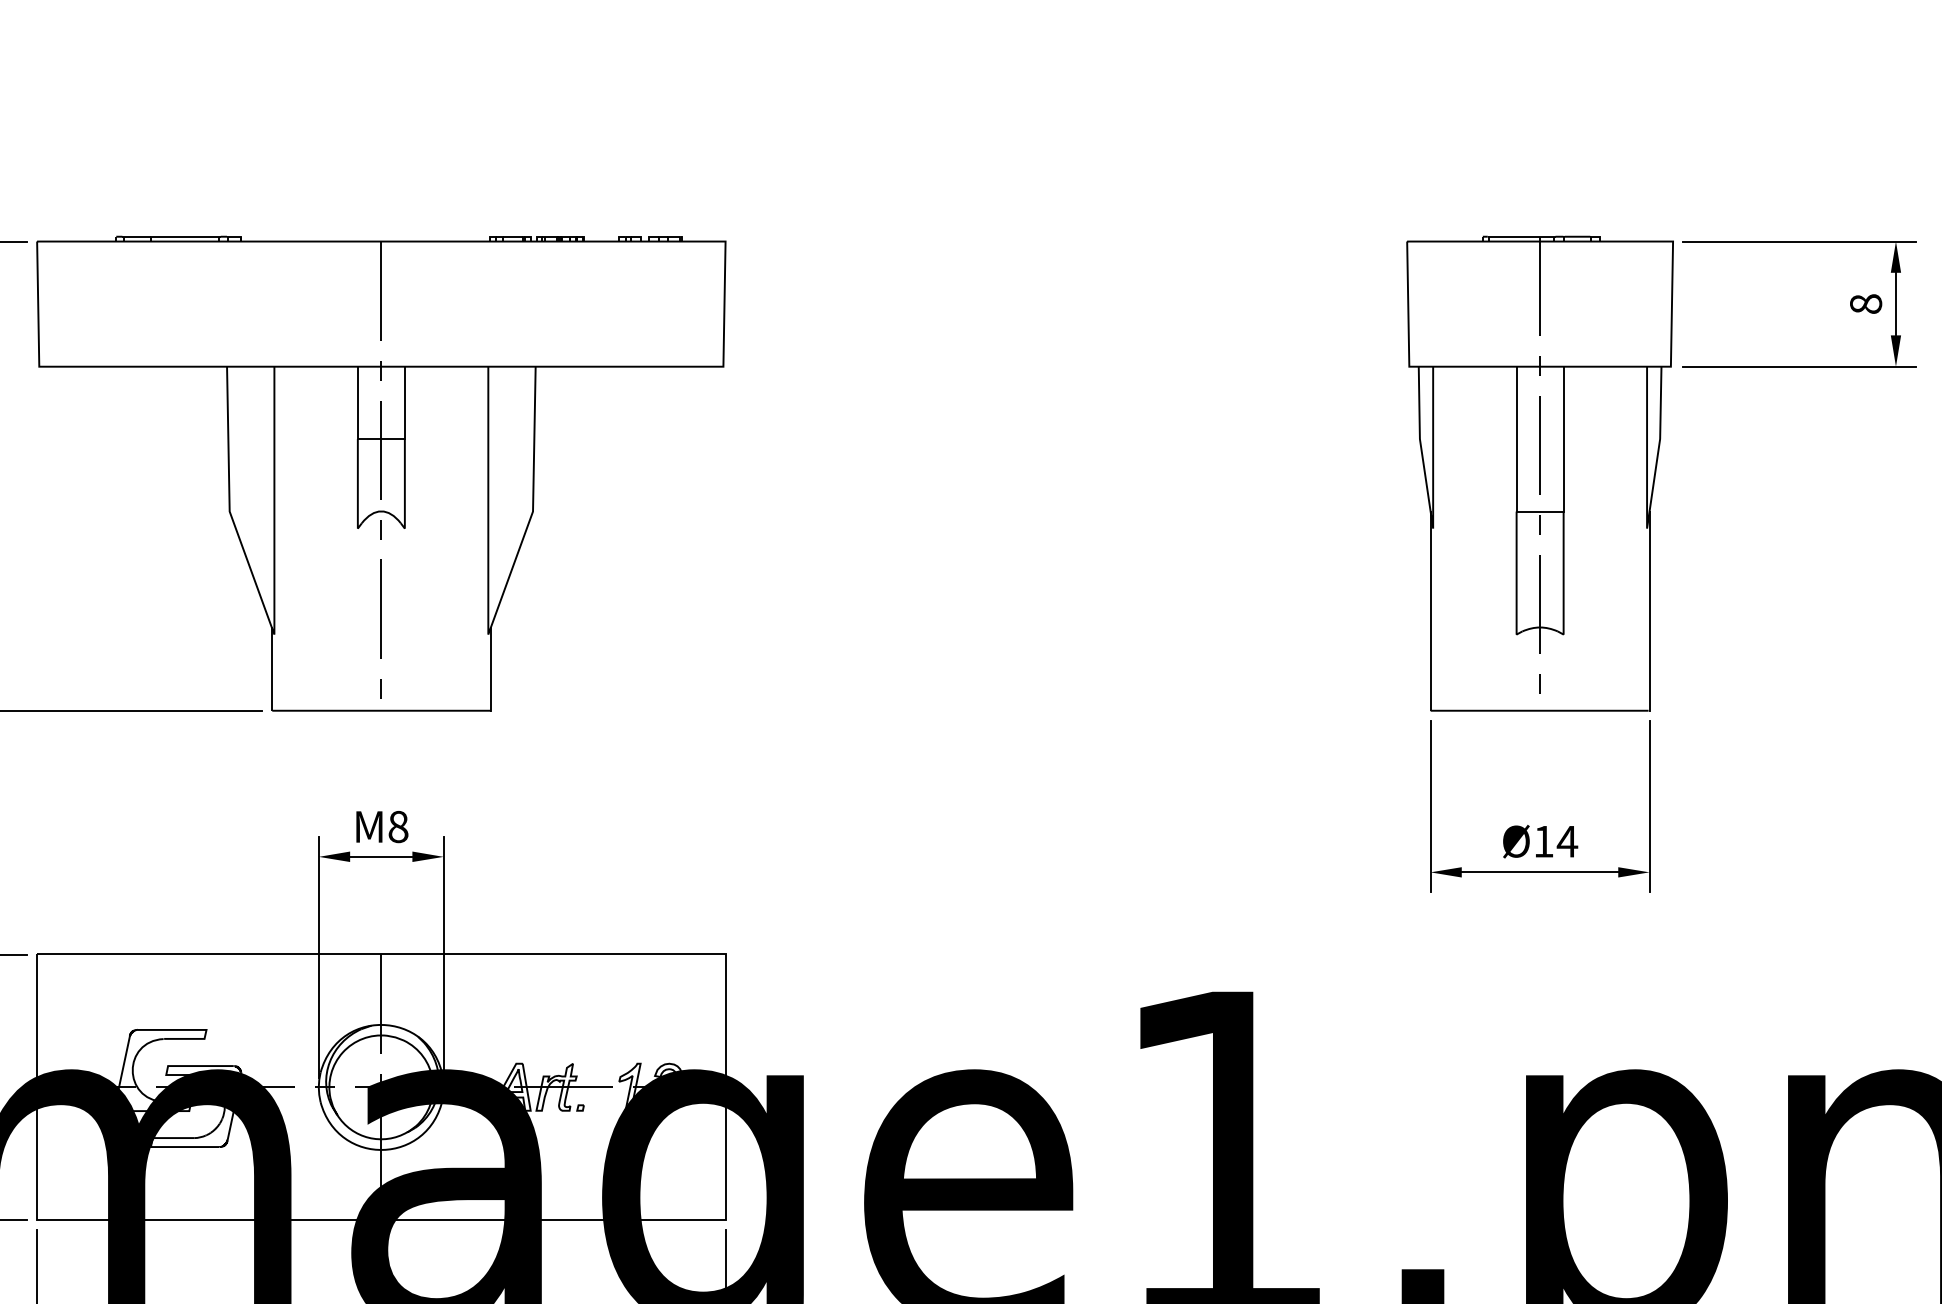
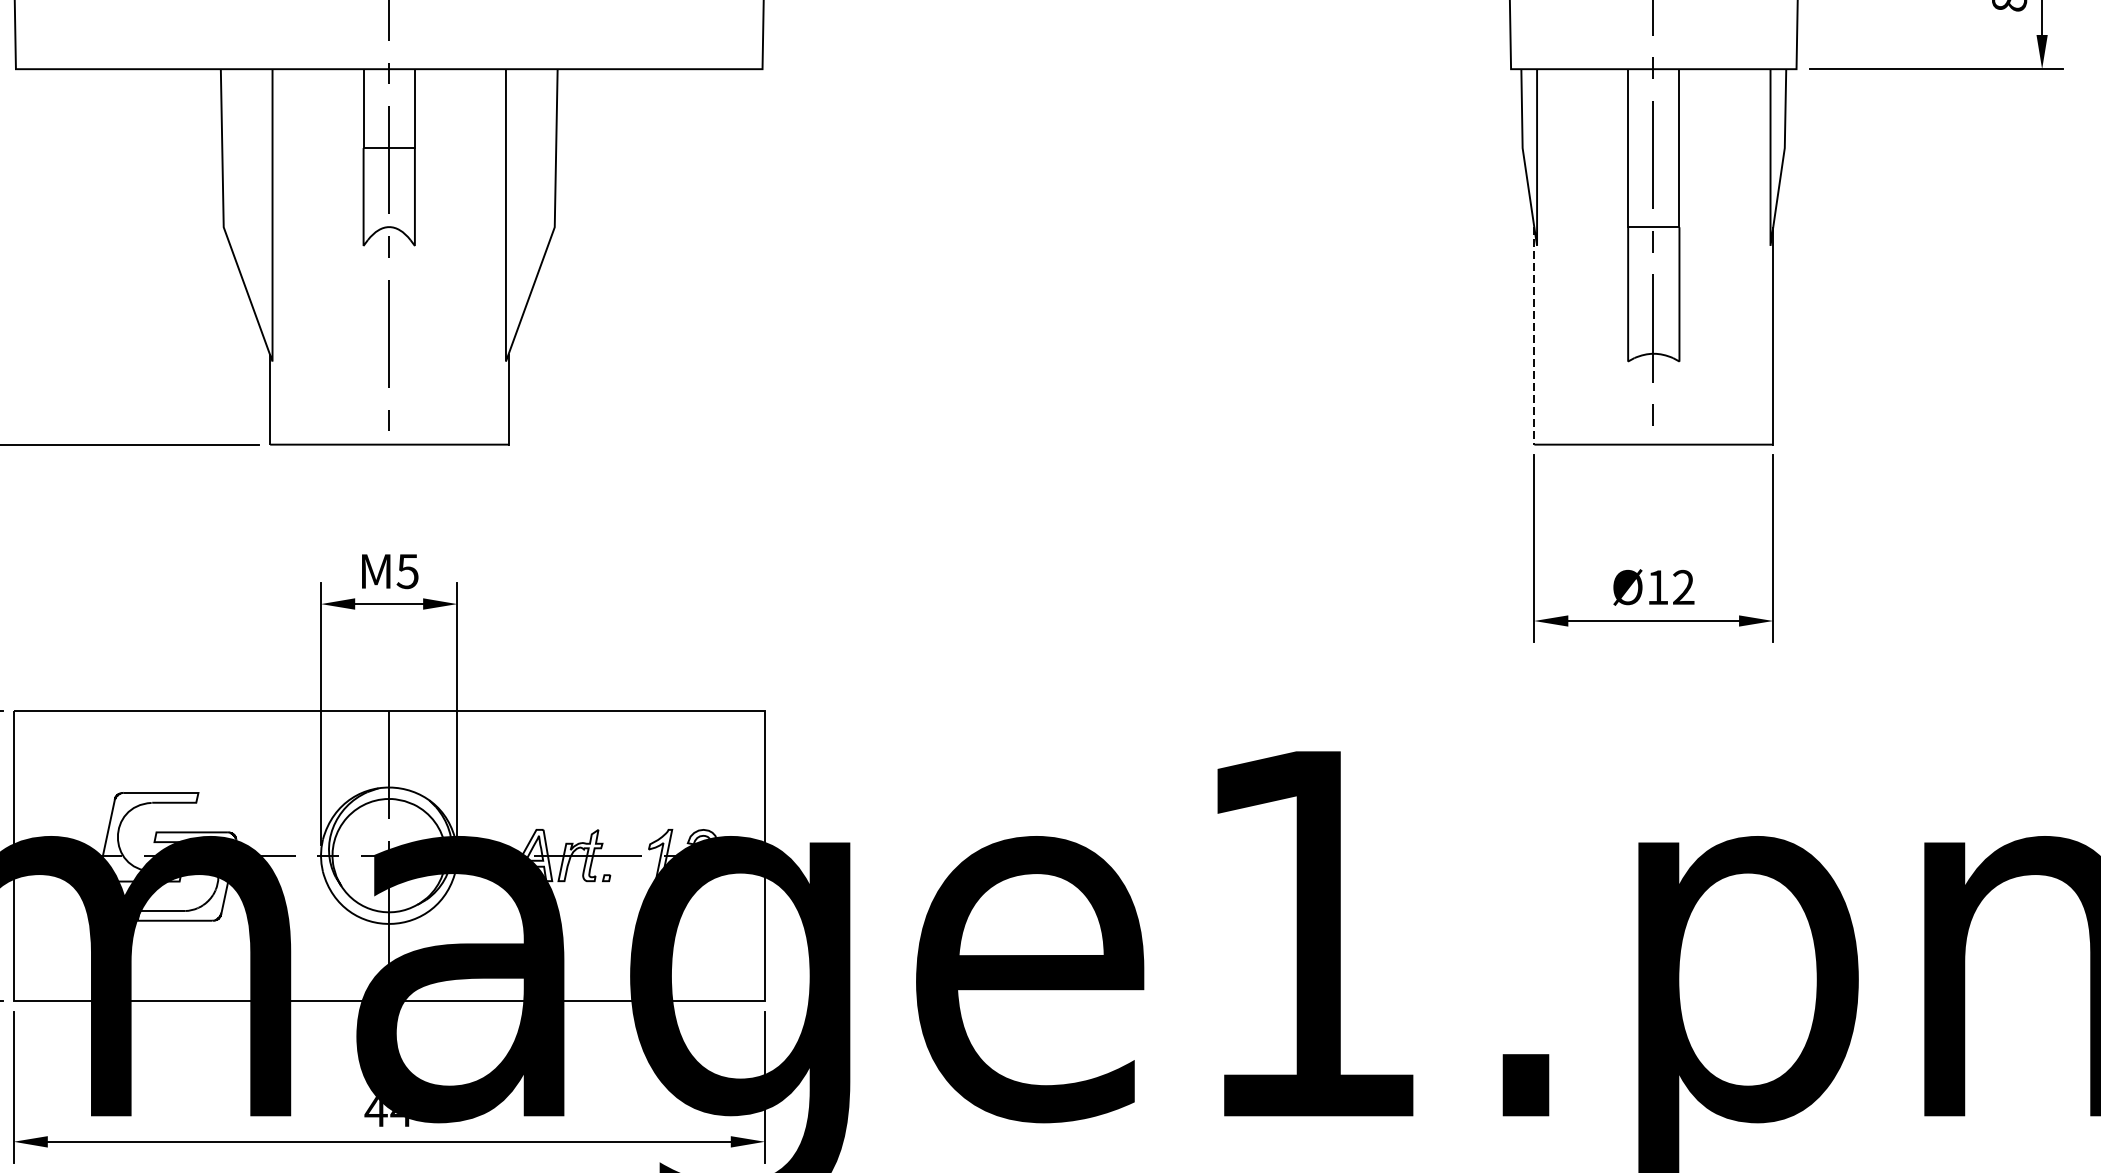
line: (1430, 612) -> (1534, 337), solid -> dashed
text: (398, 826) -> (407, 570), 8 -> 5
text: (1567, 841) -> (1683, 587), Ø14 -> Ø12

